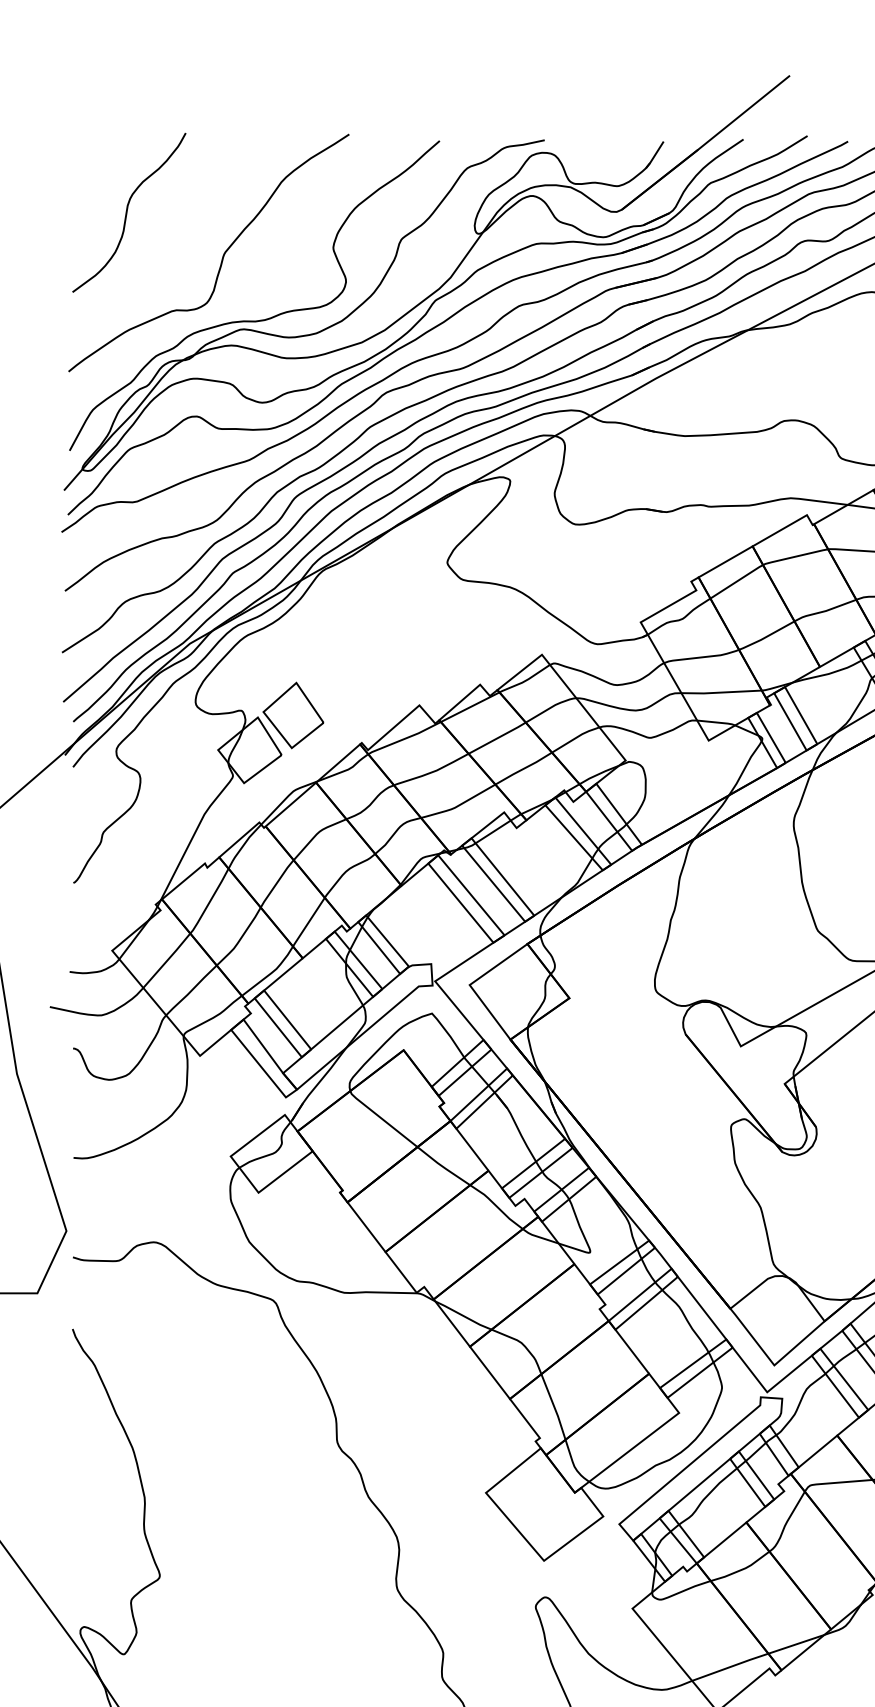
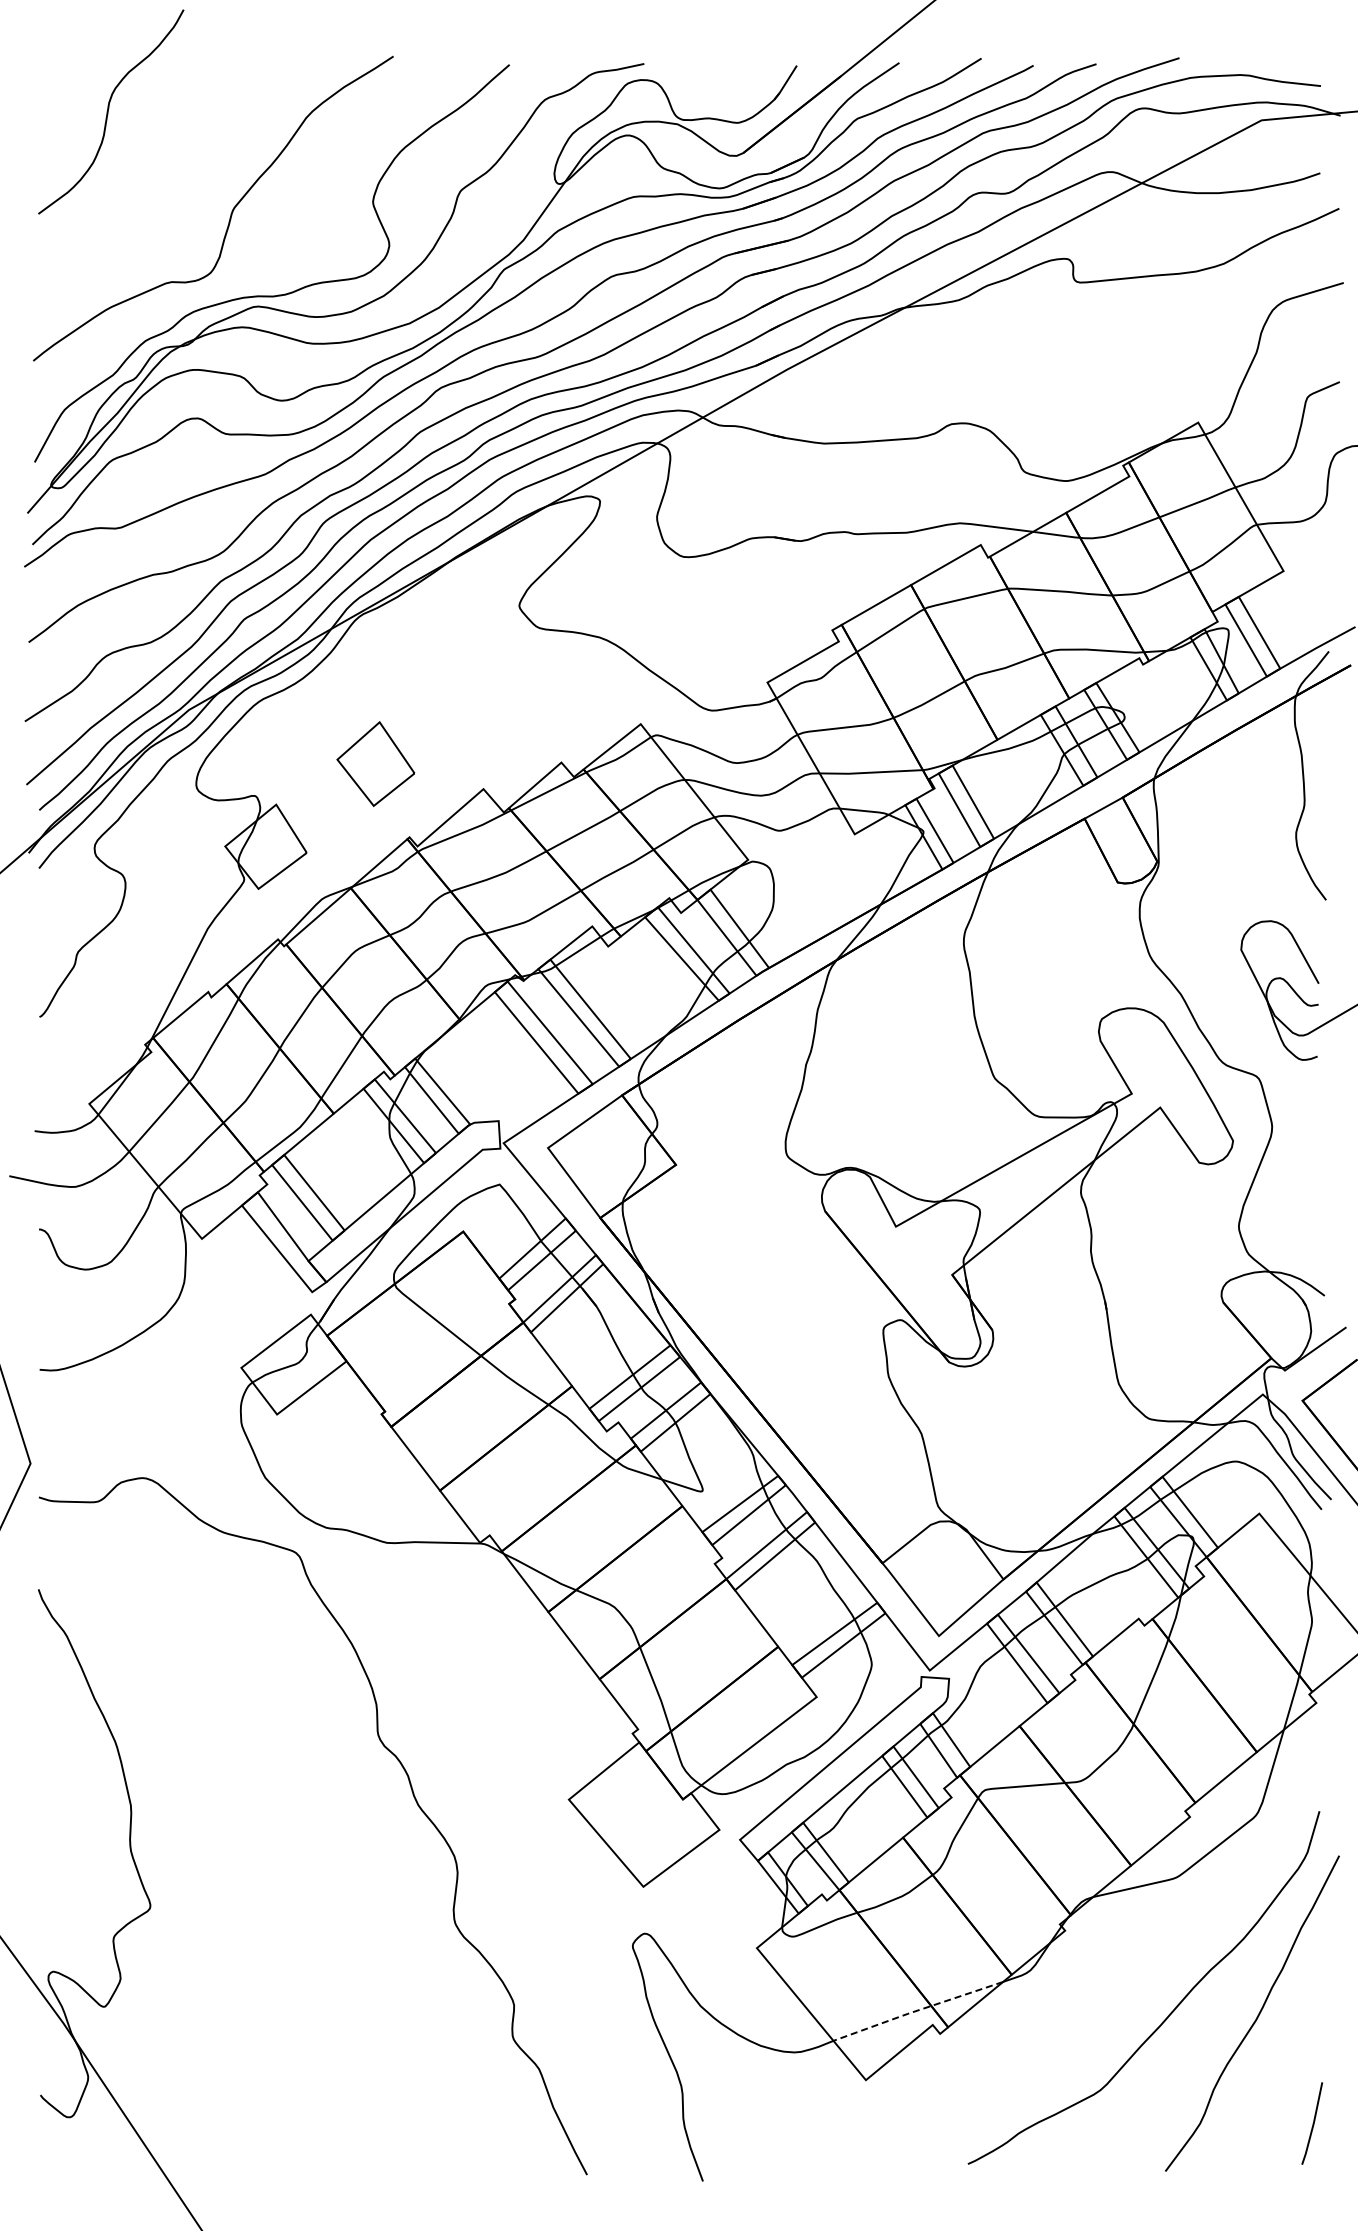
curve: (127, 212) -> (108, 111), moved
part: (293, 715) -> (375, 763), moved
line: (757, 1657) -> (917, 2010), solid -> dashed

